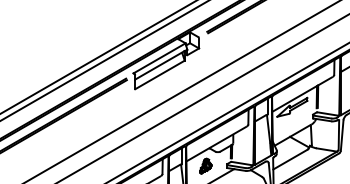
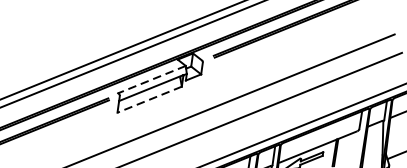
line: (159, 58) -> (151, 79), solid -> dashed
line: (160, 74) -> (150, 99), solid -> dashed

